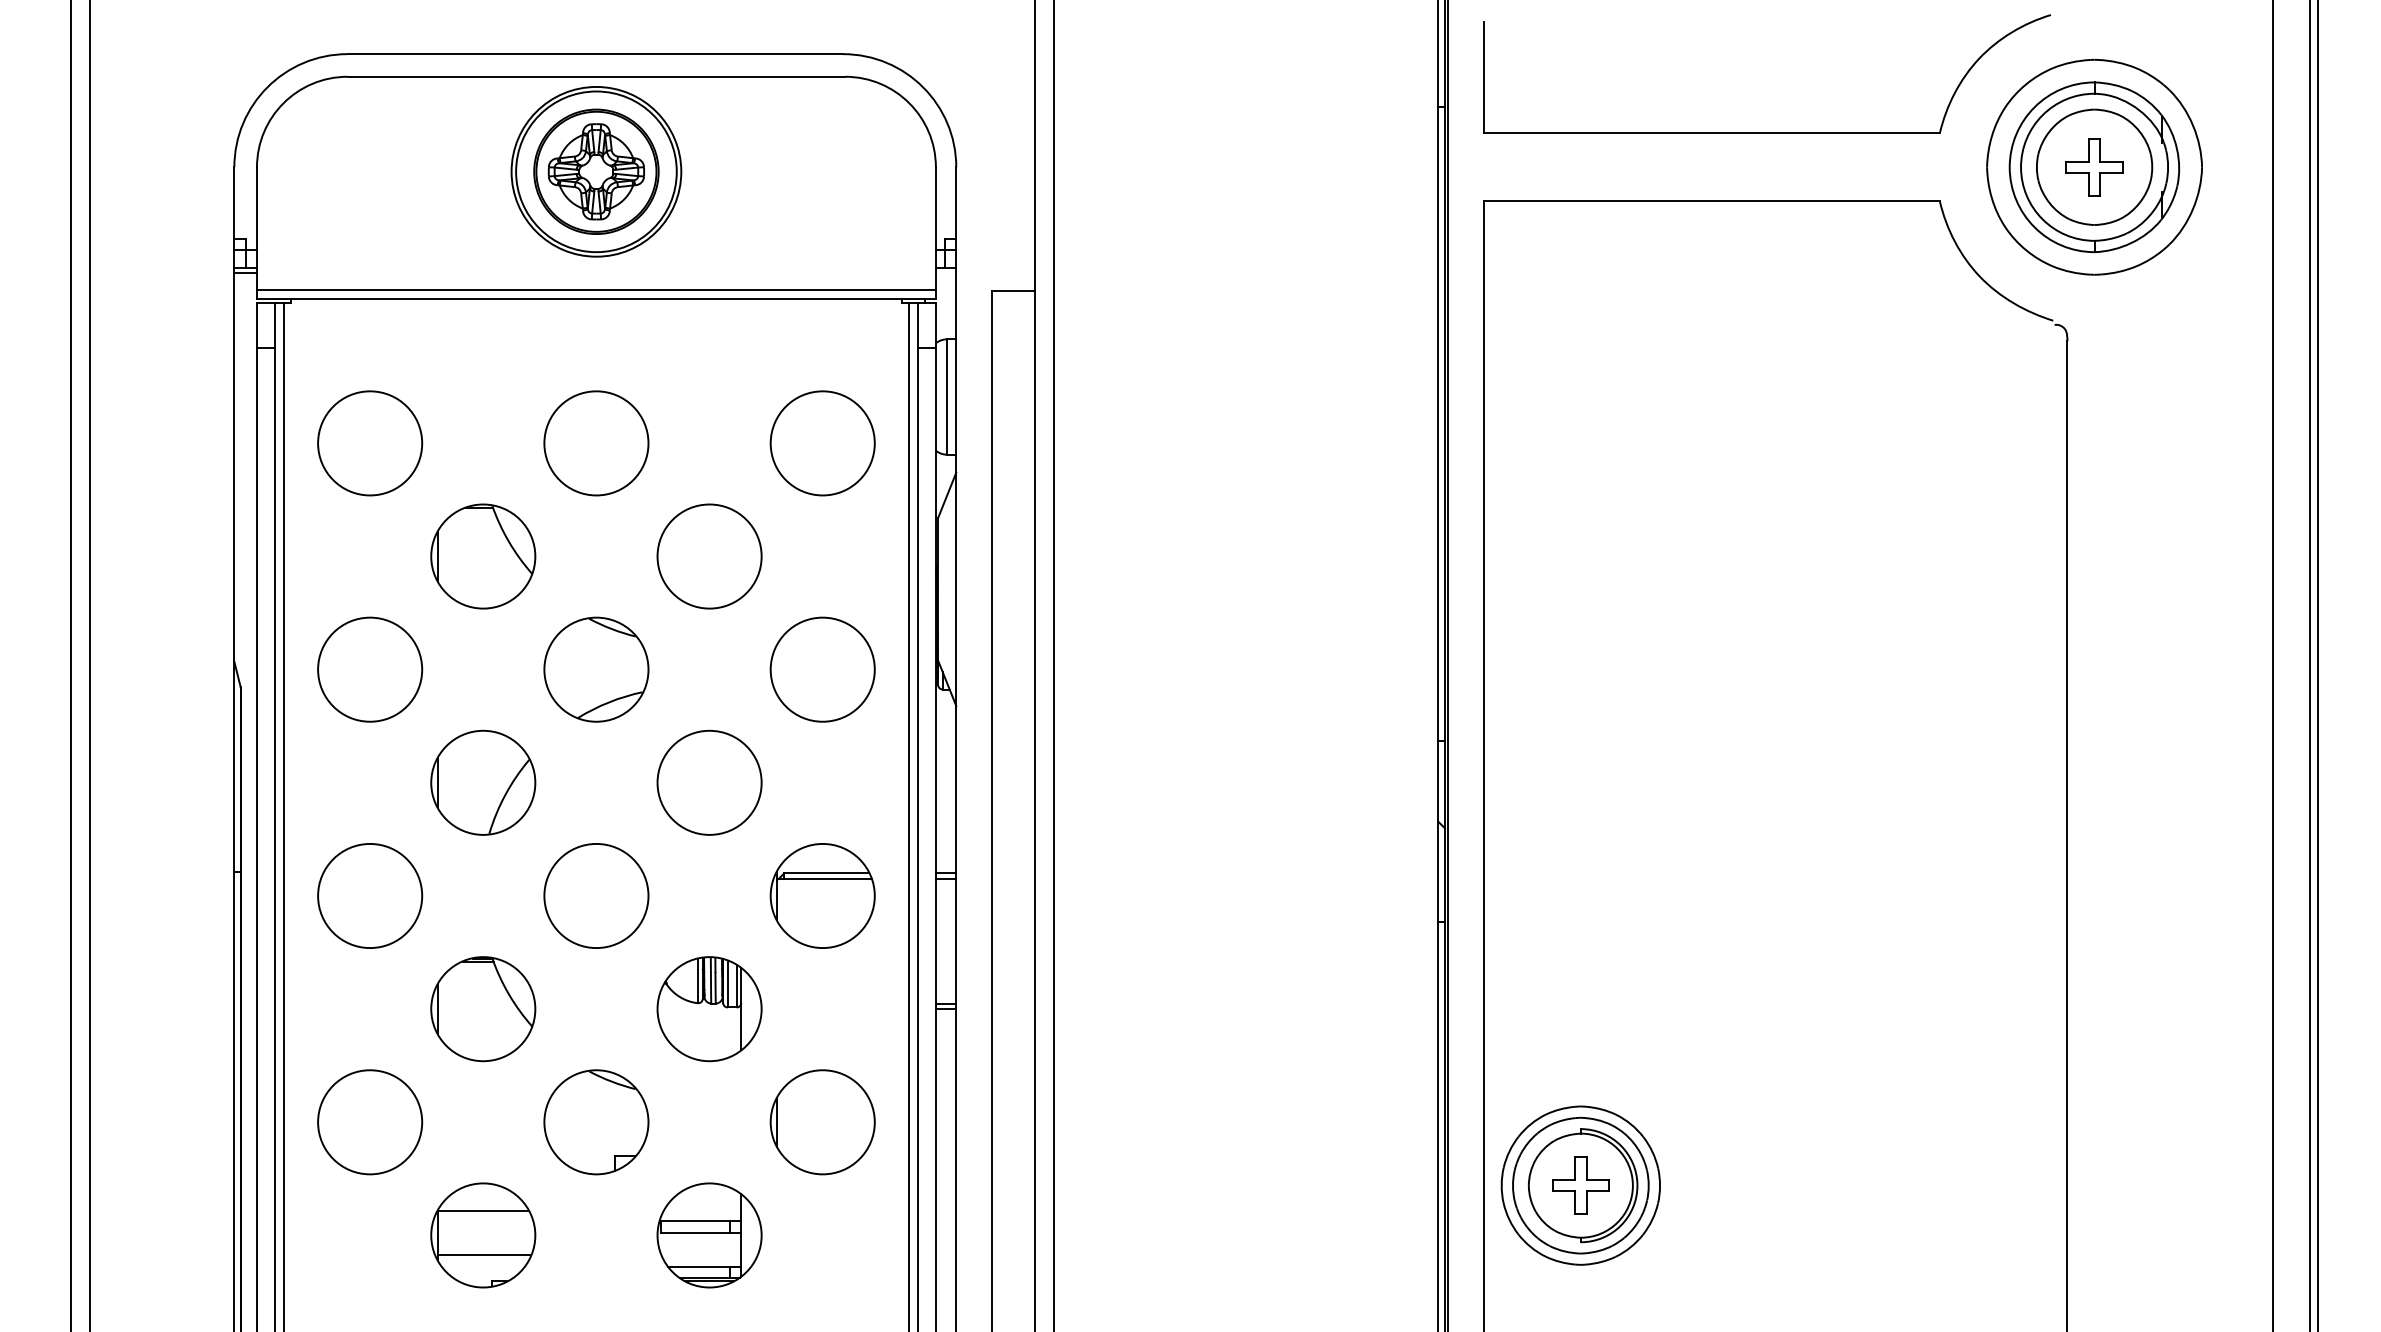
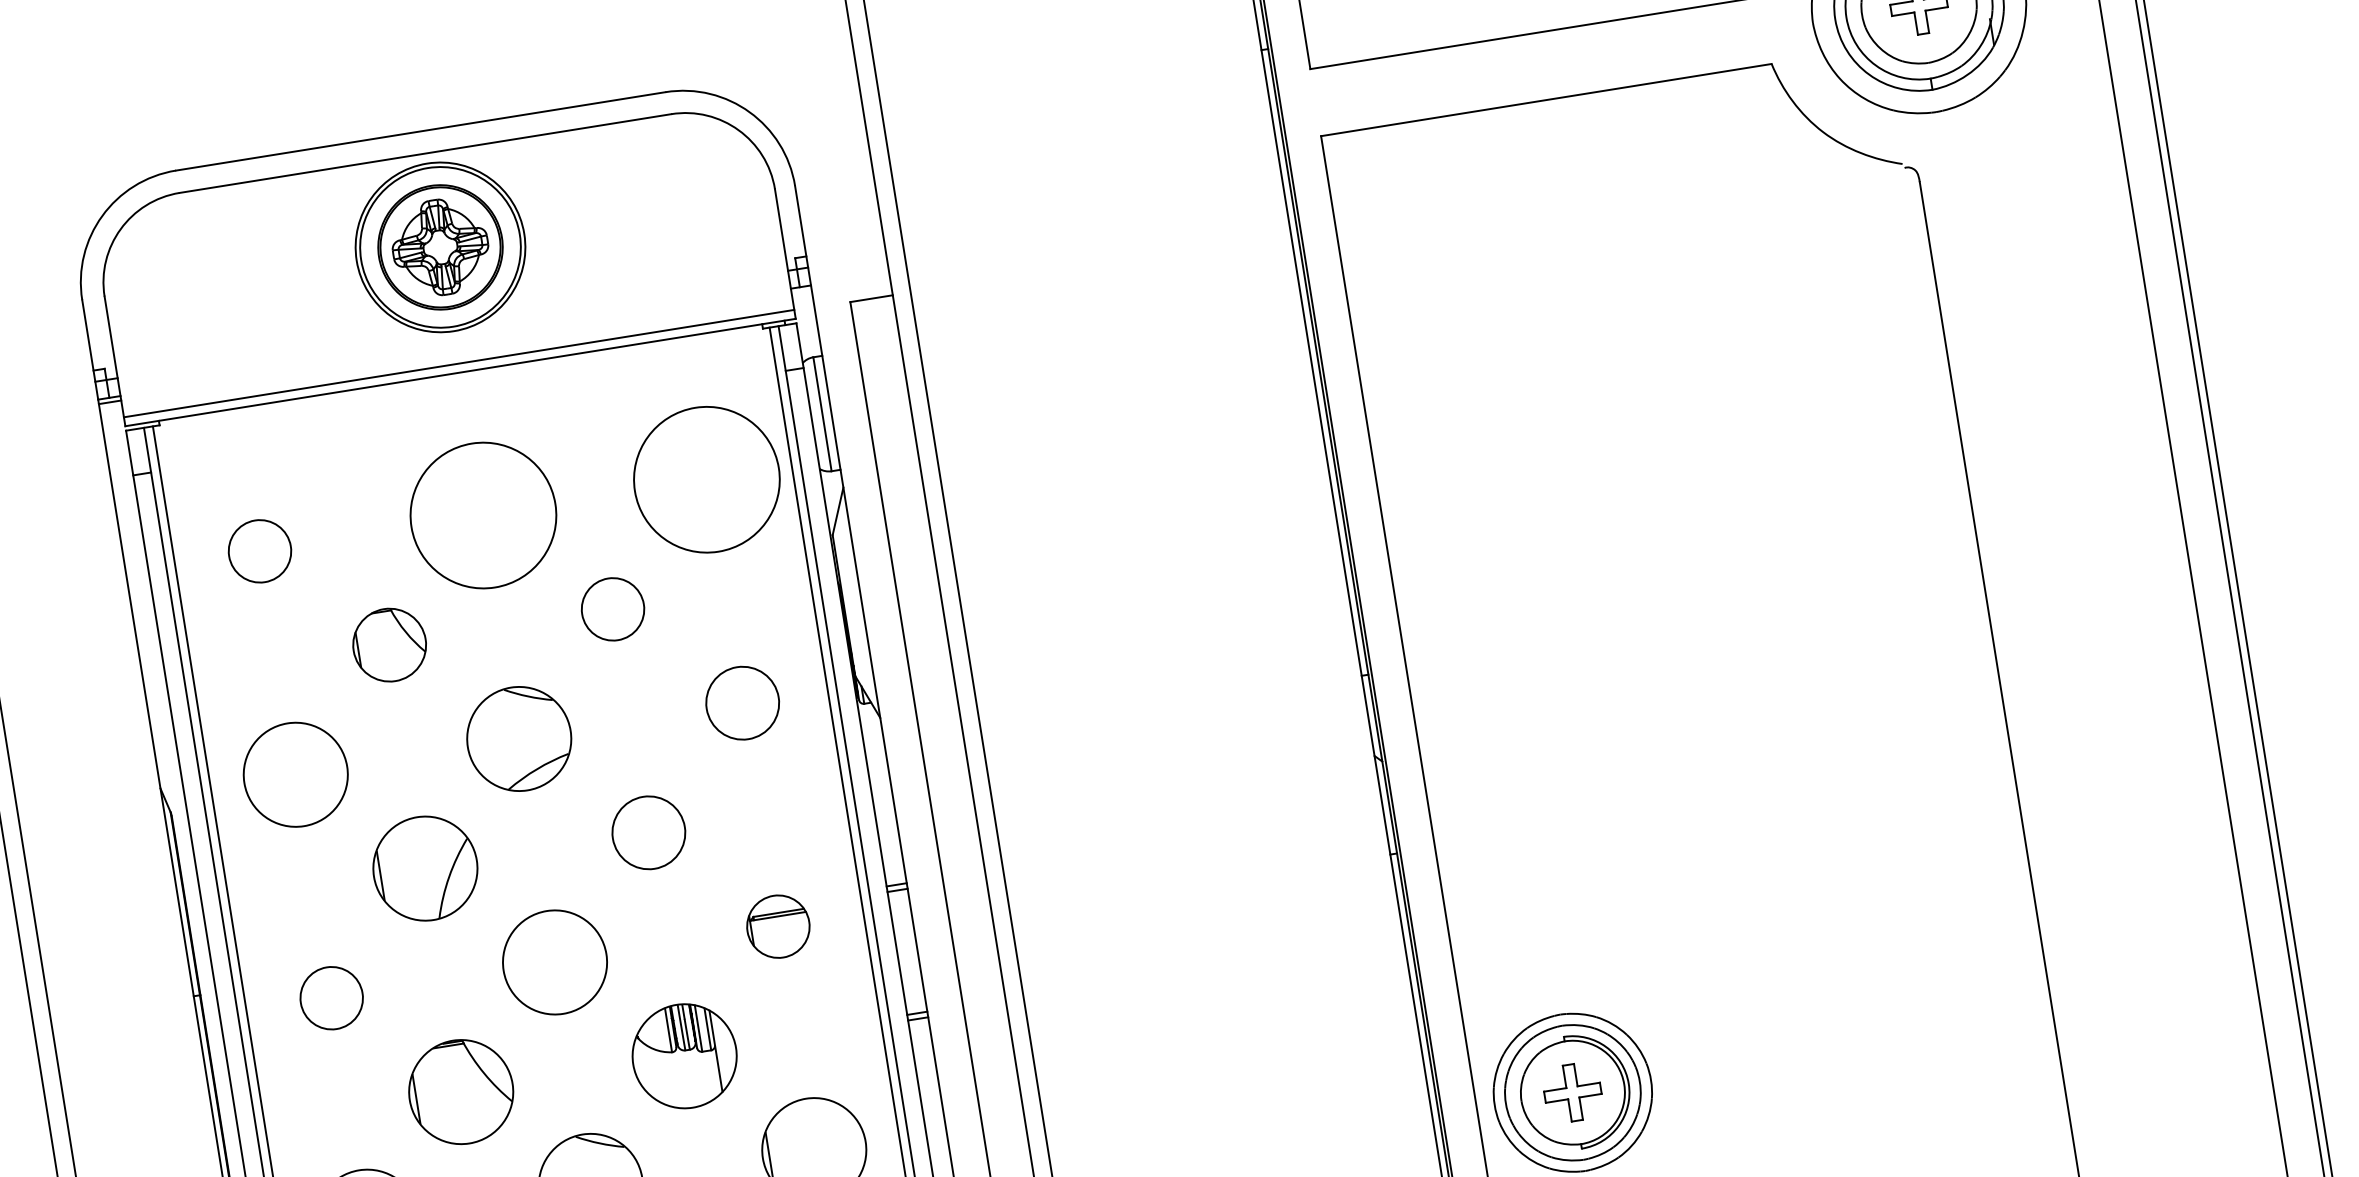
circle: (370, 443) -> (260, 551), size x0.6
circle: (596, 443) -> (483, 515), size x1.4
circle: (822, 443) -> (706, 479), size x1.4
part: (483, 556) -> (389, 645), size x0.7
circle: (709, 556) -> (612, 609), size x0.6
circle: (822, 669) -> (742, 703), size x0.7
circle: (709, 782) -> (648, 832), size x0.7
circle: (370, 895) -> (331, 997), size x0.6
part: (822, 895) -> (778, 926), size x0.6

